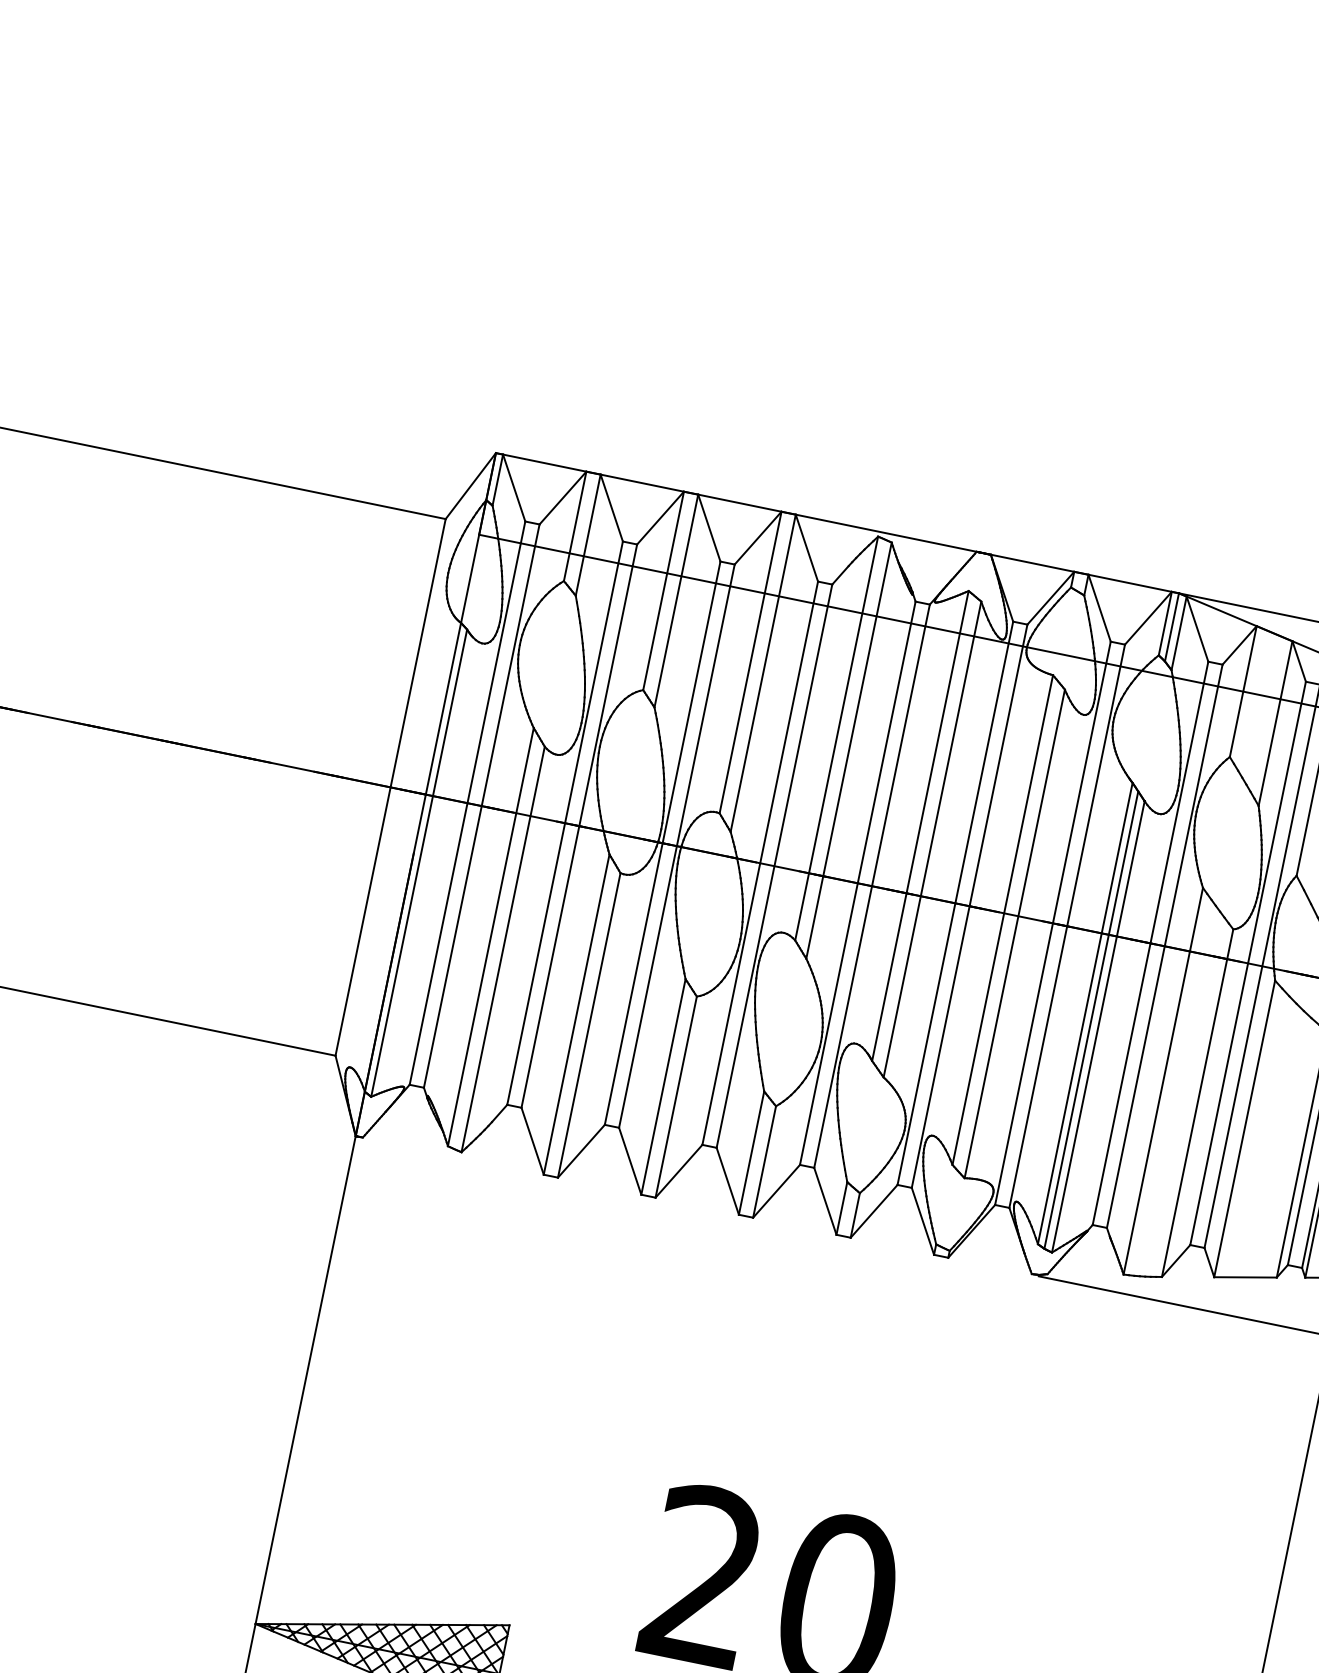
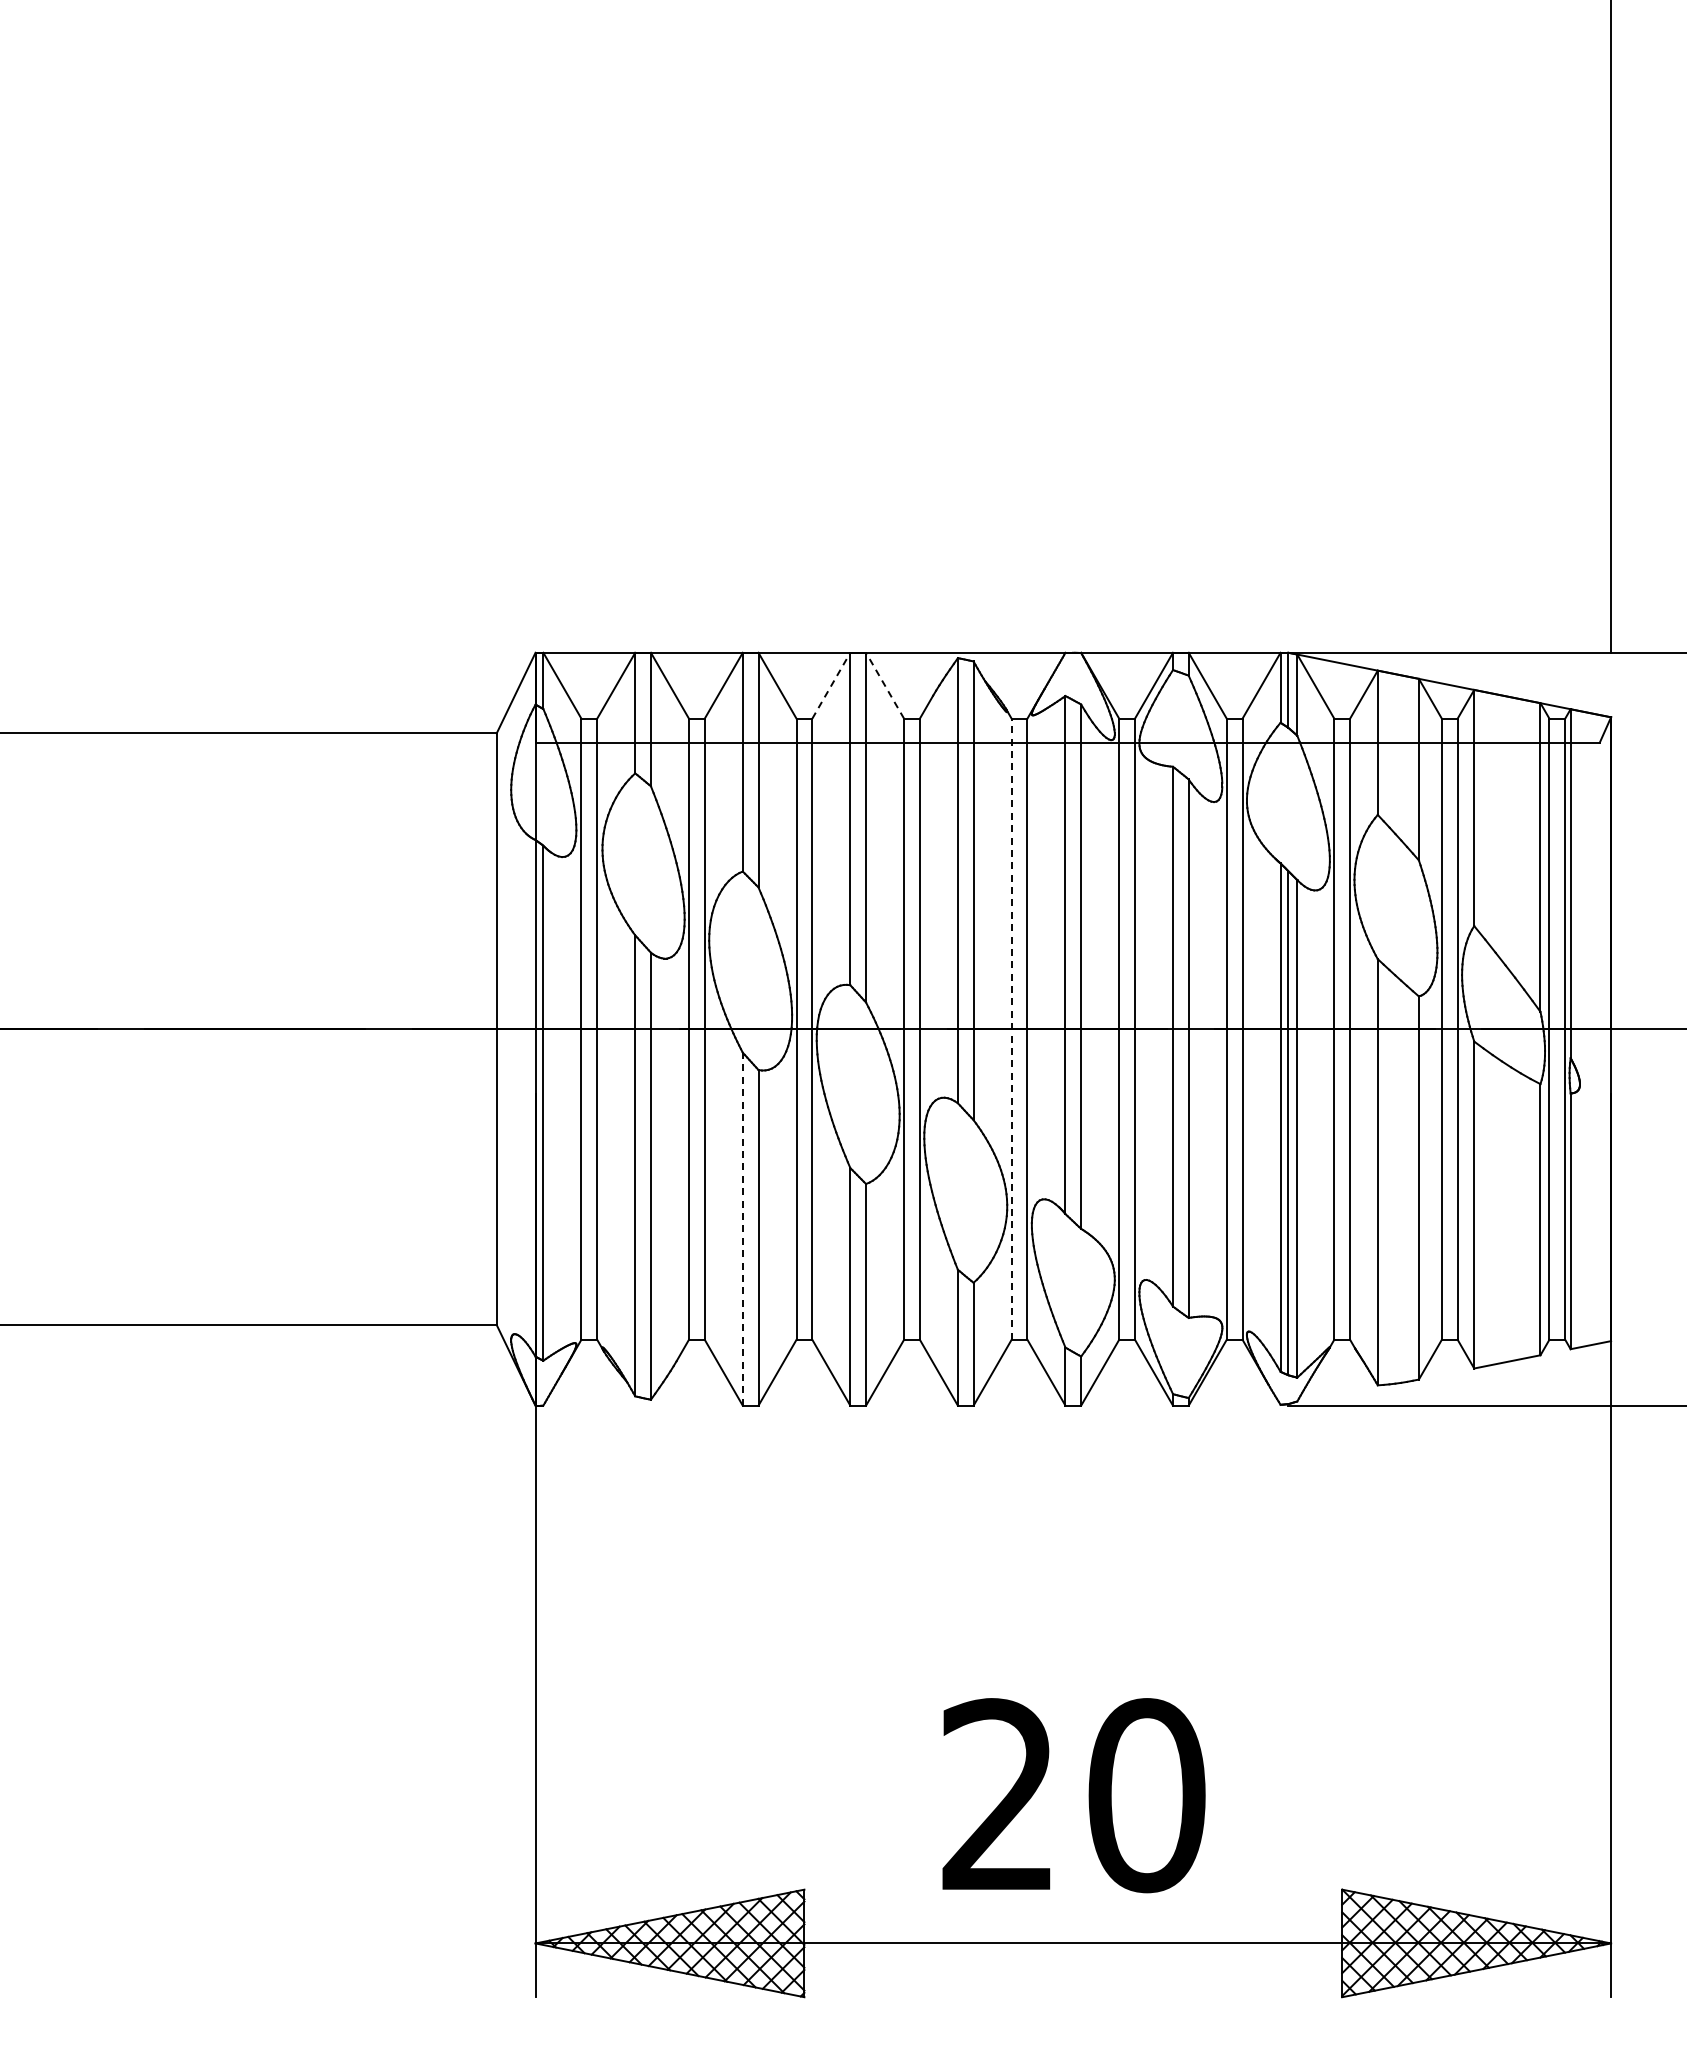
line: (758, 537) -> (831, 685), solid -> dashed
line: (806, 547) -> (884, 685), solid -> dashed
line: (857, 882) -> (1011, 1028), solid -> dashed
line: (576, 1013) -> (742, 1228), solid -> dashed

